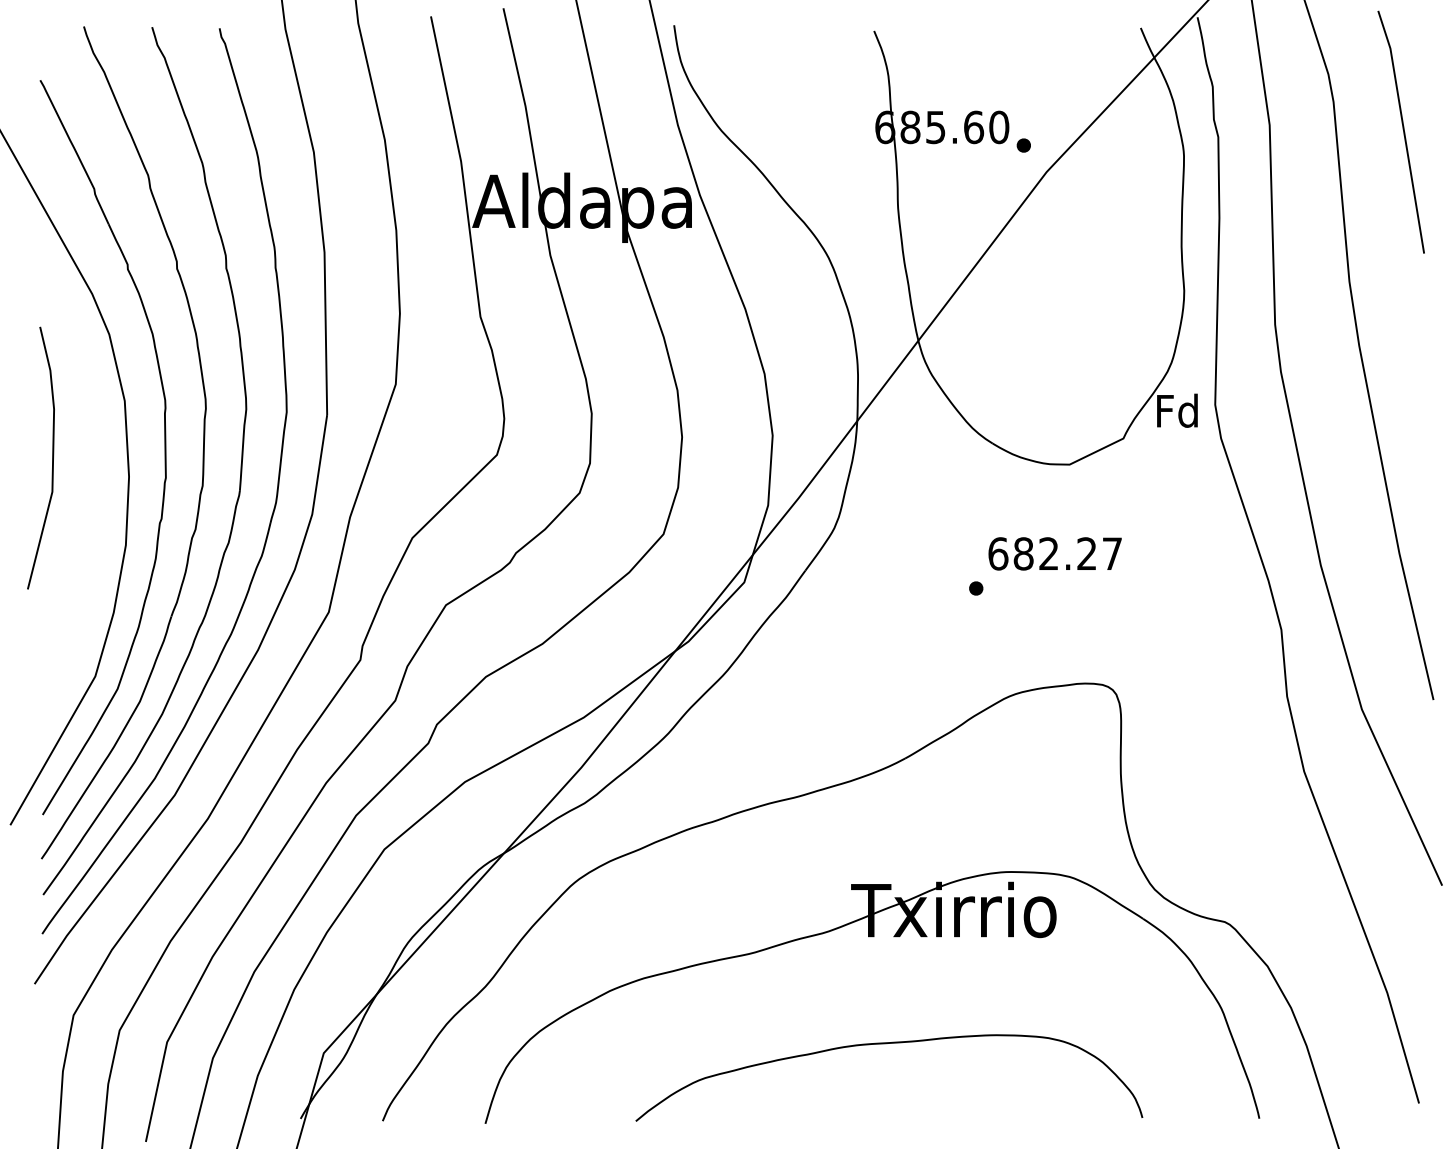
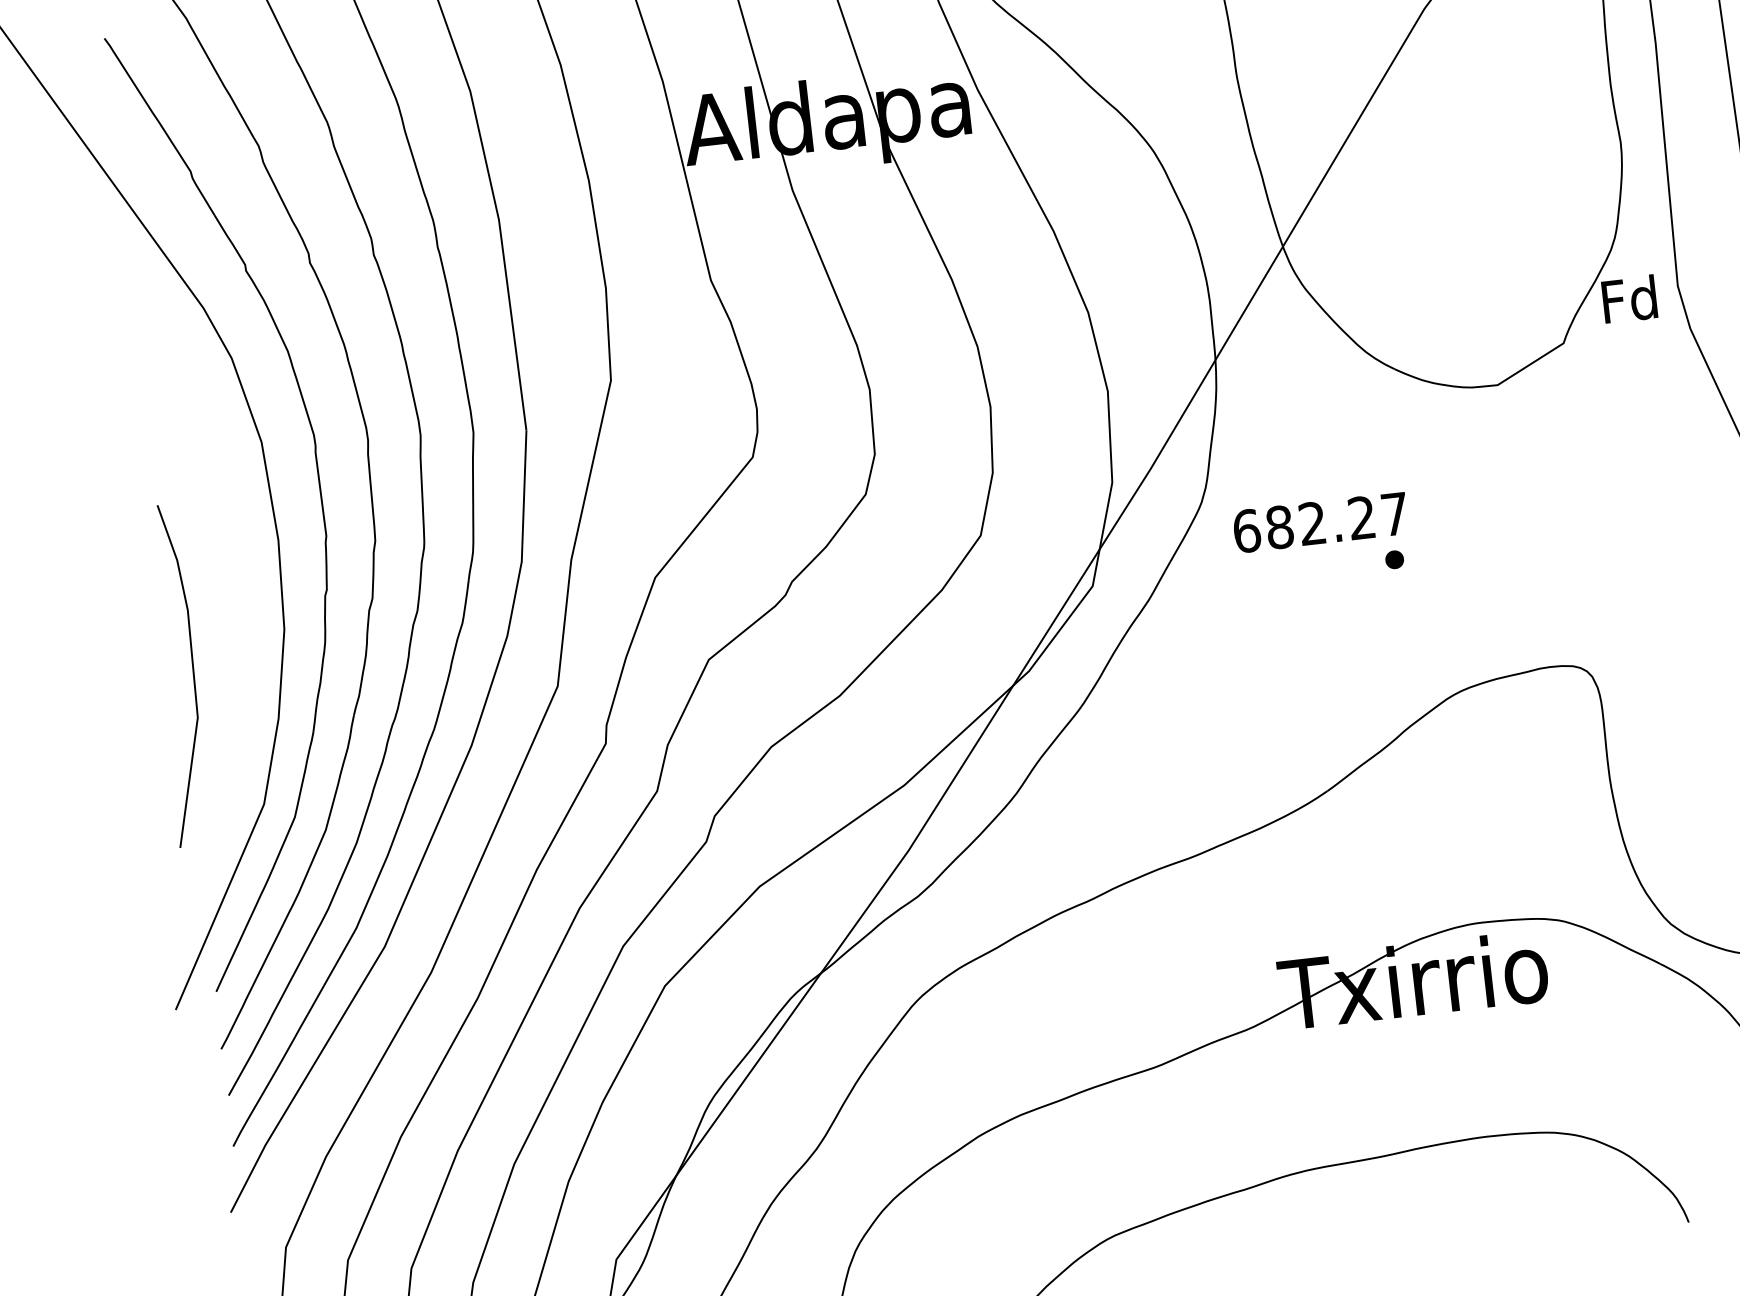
line: (52, 457) -> (192, 673), moved
text: (1054, 553) -> (1319, 522), moved

